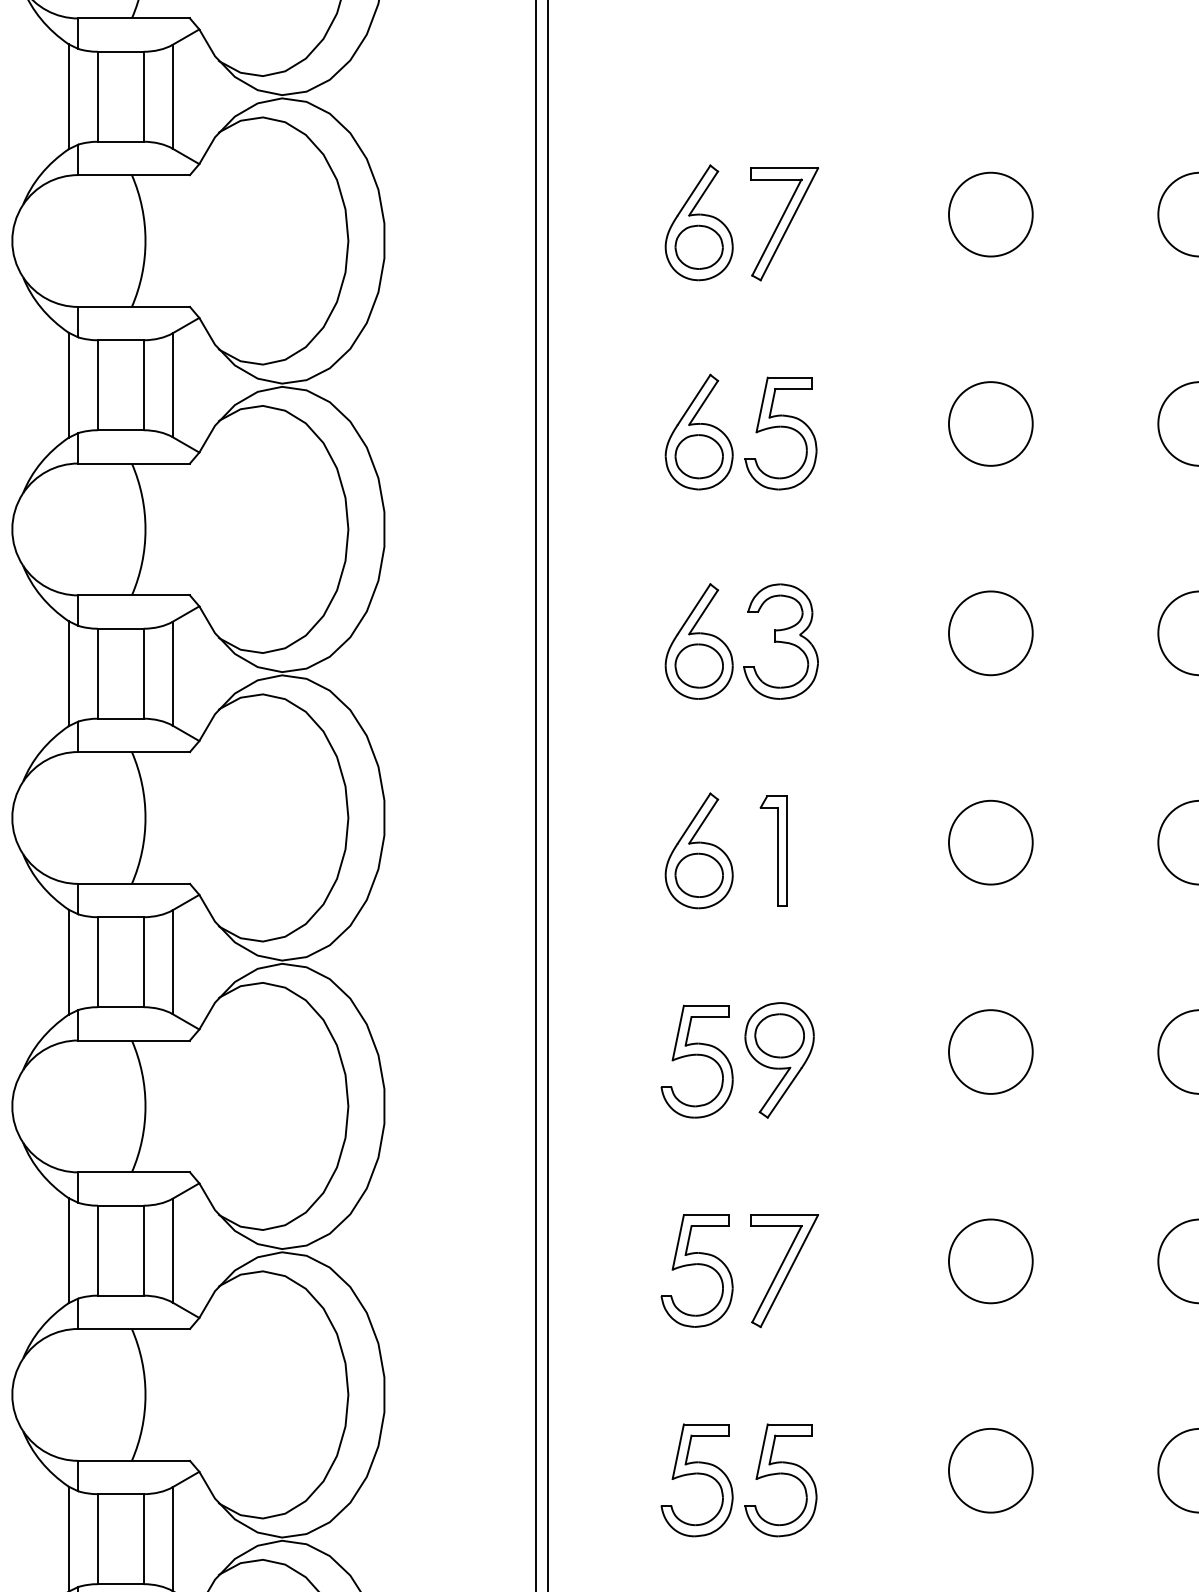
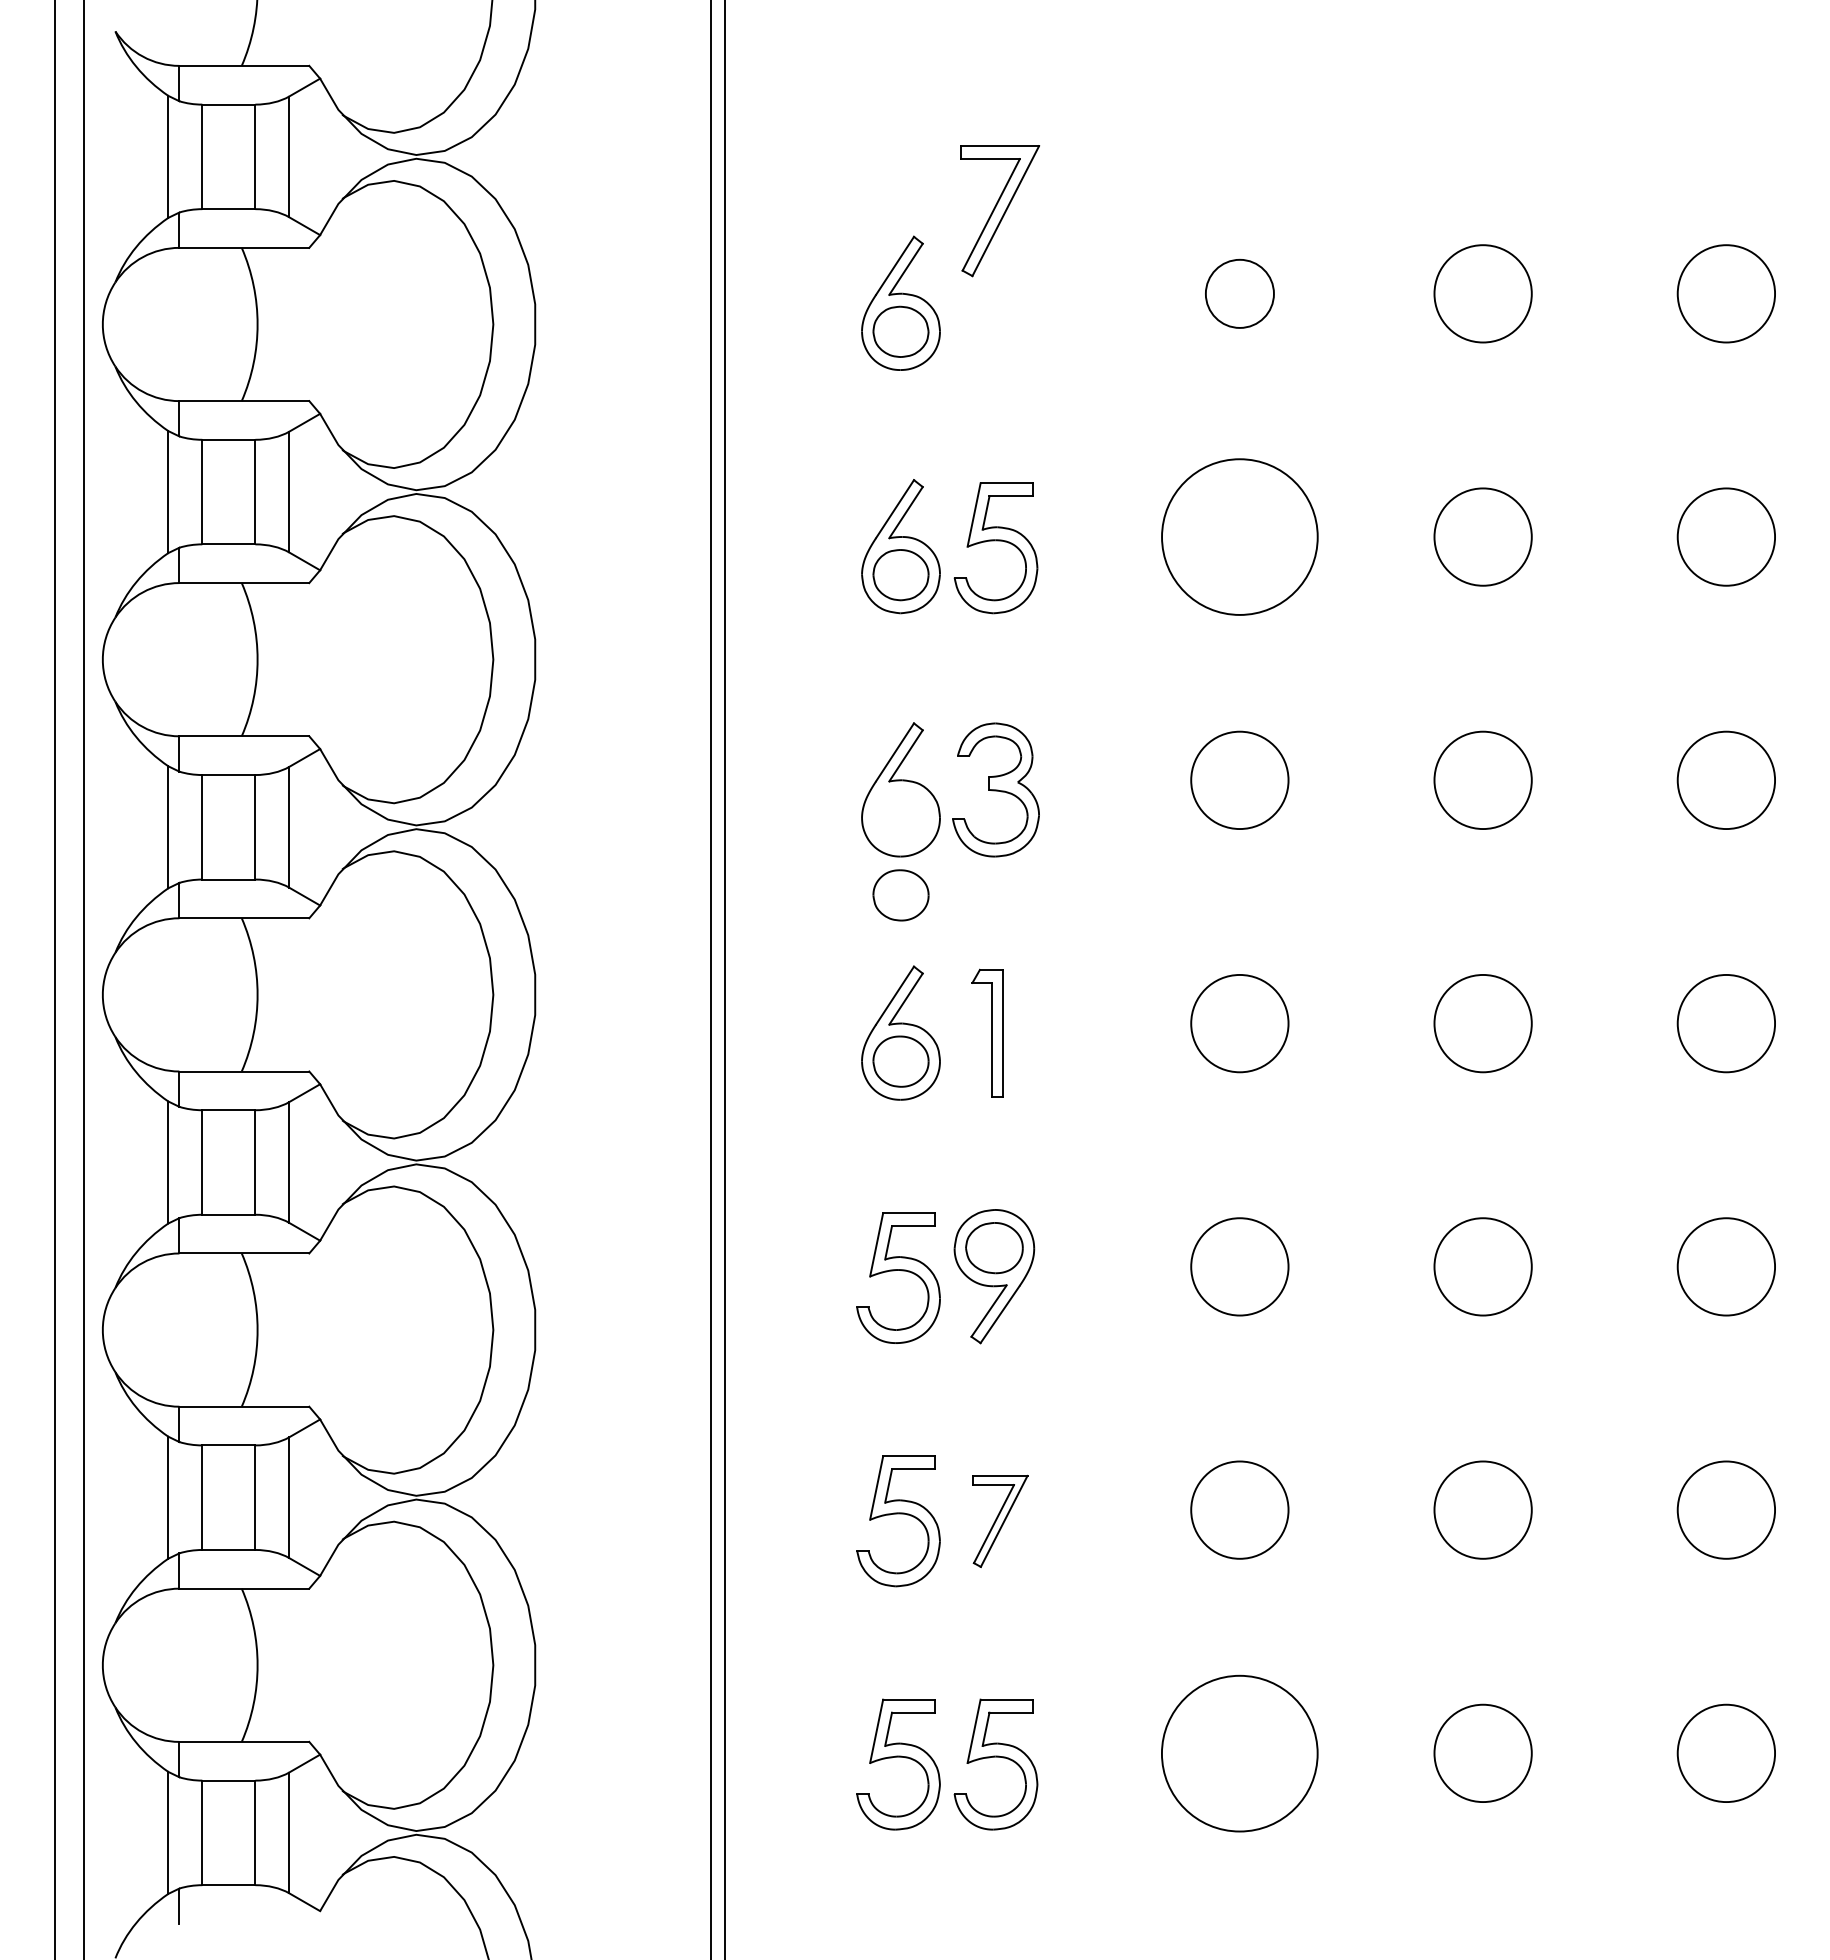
circle: (990, 214) -> (1239, 293), size x0.7
part: (784, 224) -> (1000, 211), moved
circle: (990, 423) -> (1239, 536), size x1.6
part: (698, 666) -> (900, 895), moved
part: (784, 1271) -> (1000, 1521), size x0.7
circle: (990, 1469) -> (1239, 1752), size x1.6

